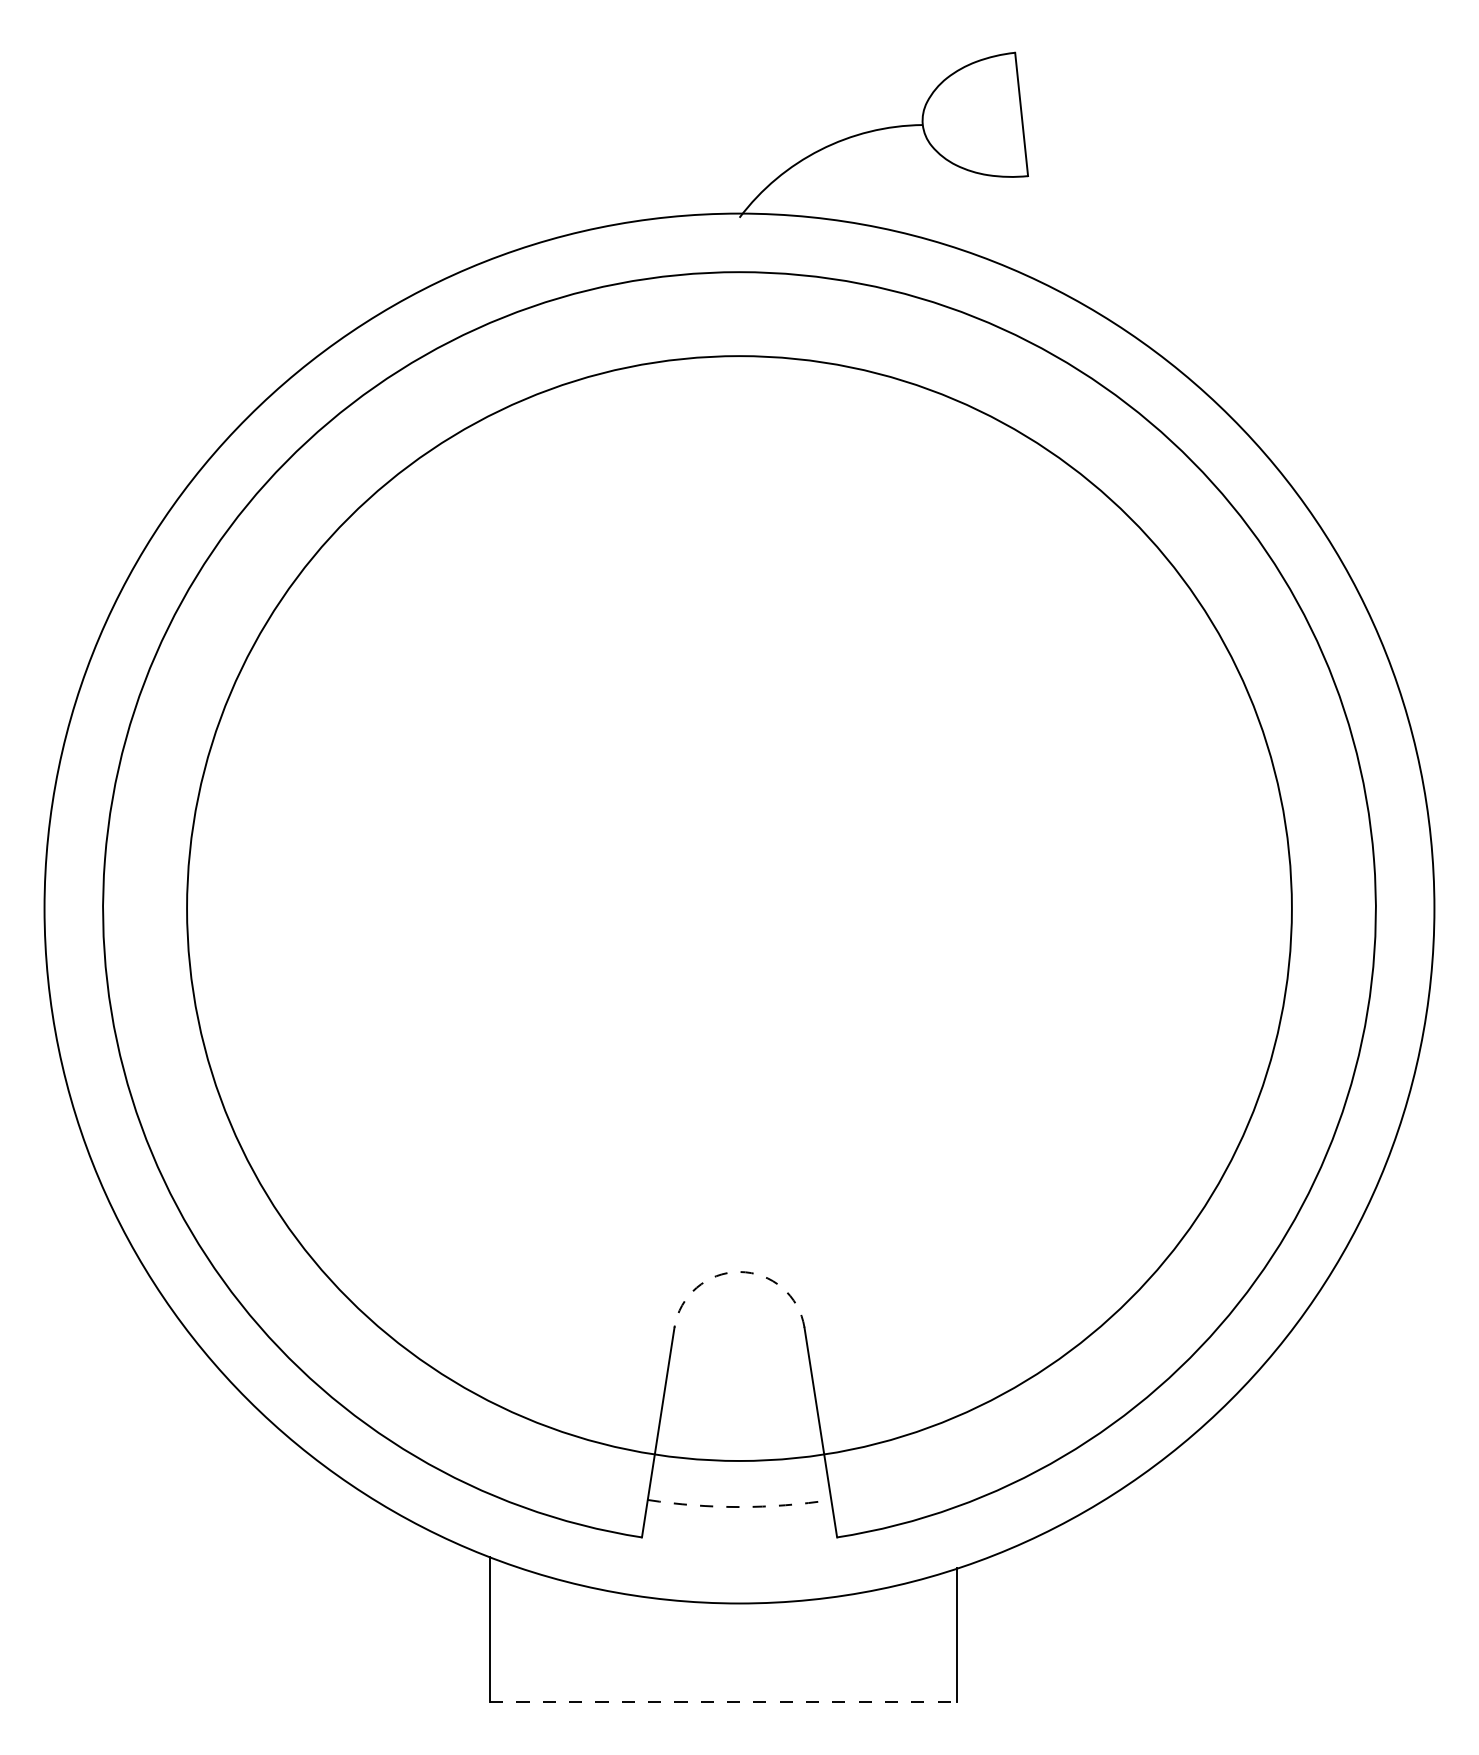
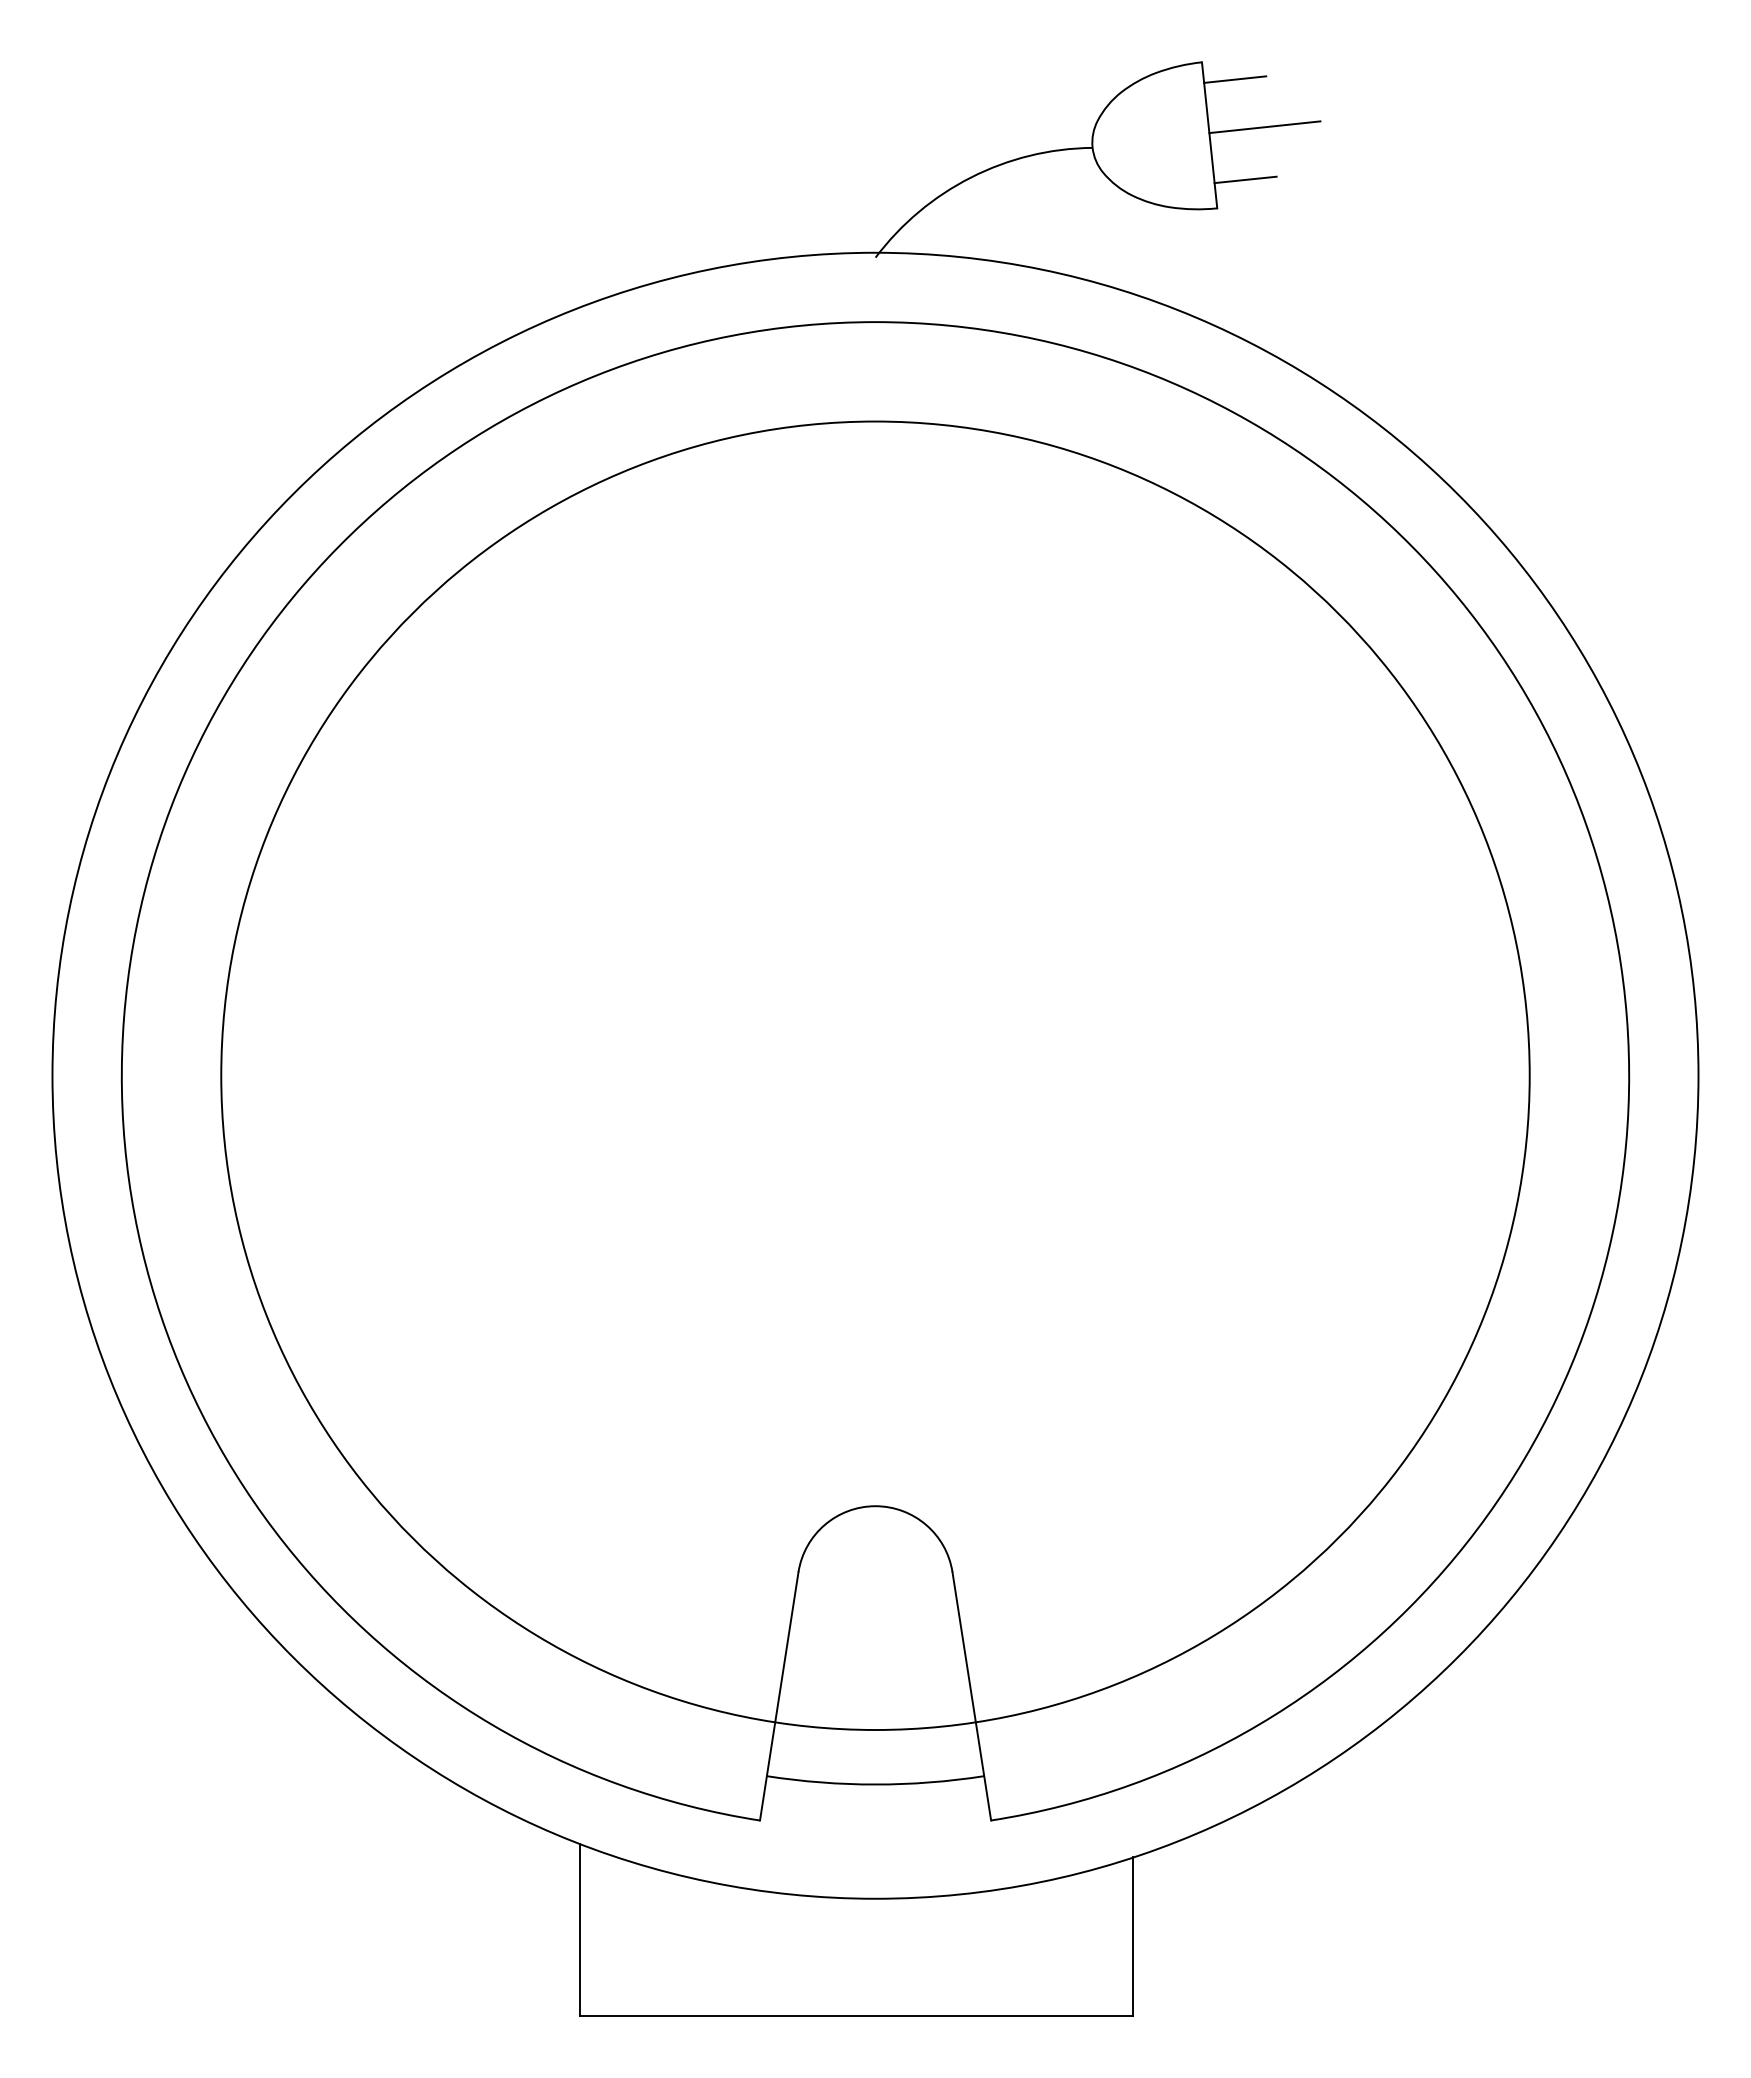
line: (1043, 67) -> (1235, 79), added
line: (1067, 107) -> (1264, 127), added
line: (1051, 151) -> (1245, 179), added
arc: (739, 1272) -> (875, 1506), dashed -> solid
arc: (739, 1507) -> (875, 1784), dashed -> solid
line: (723, 1702) -> (856, 2015), dashed -> solid

